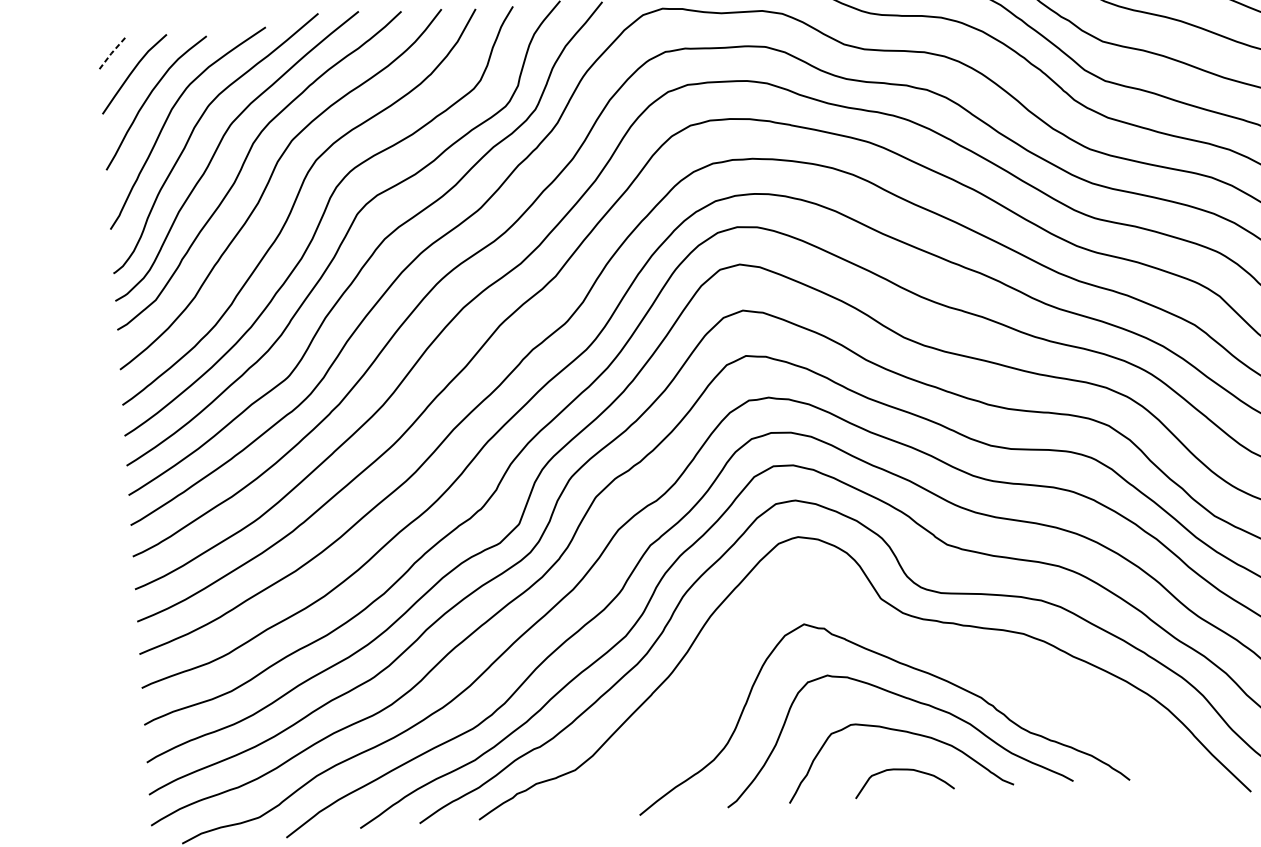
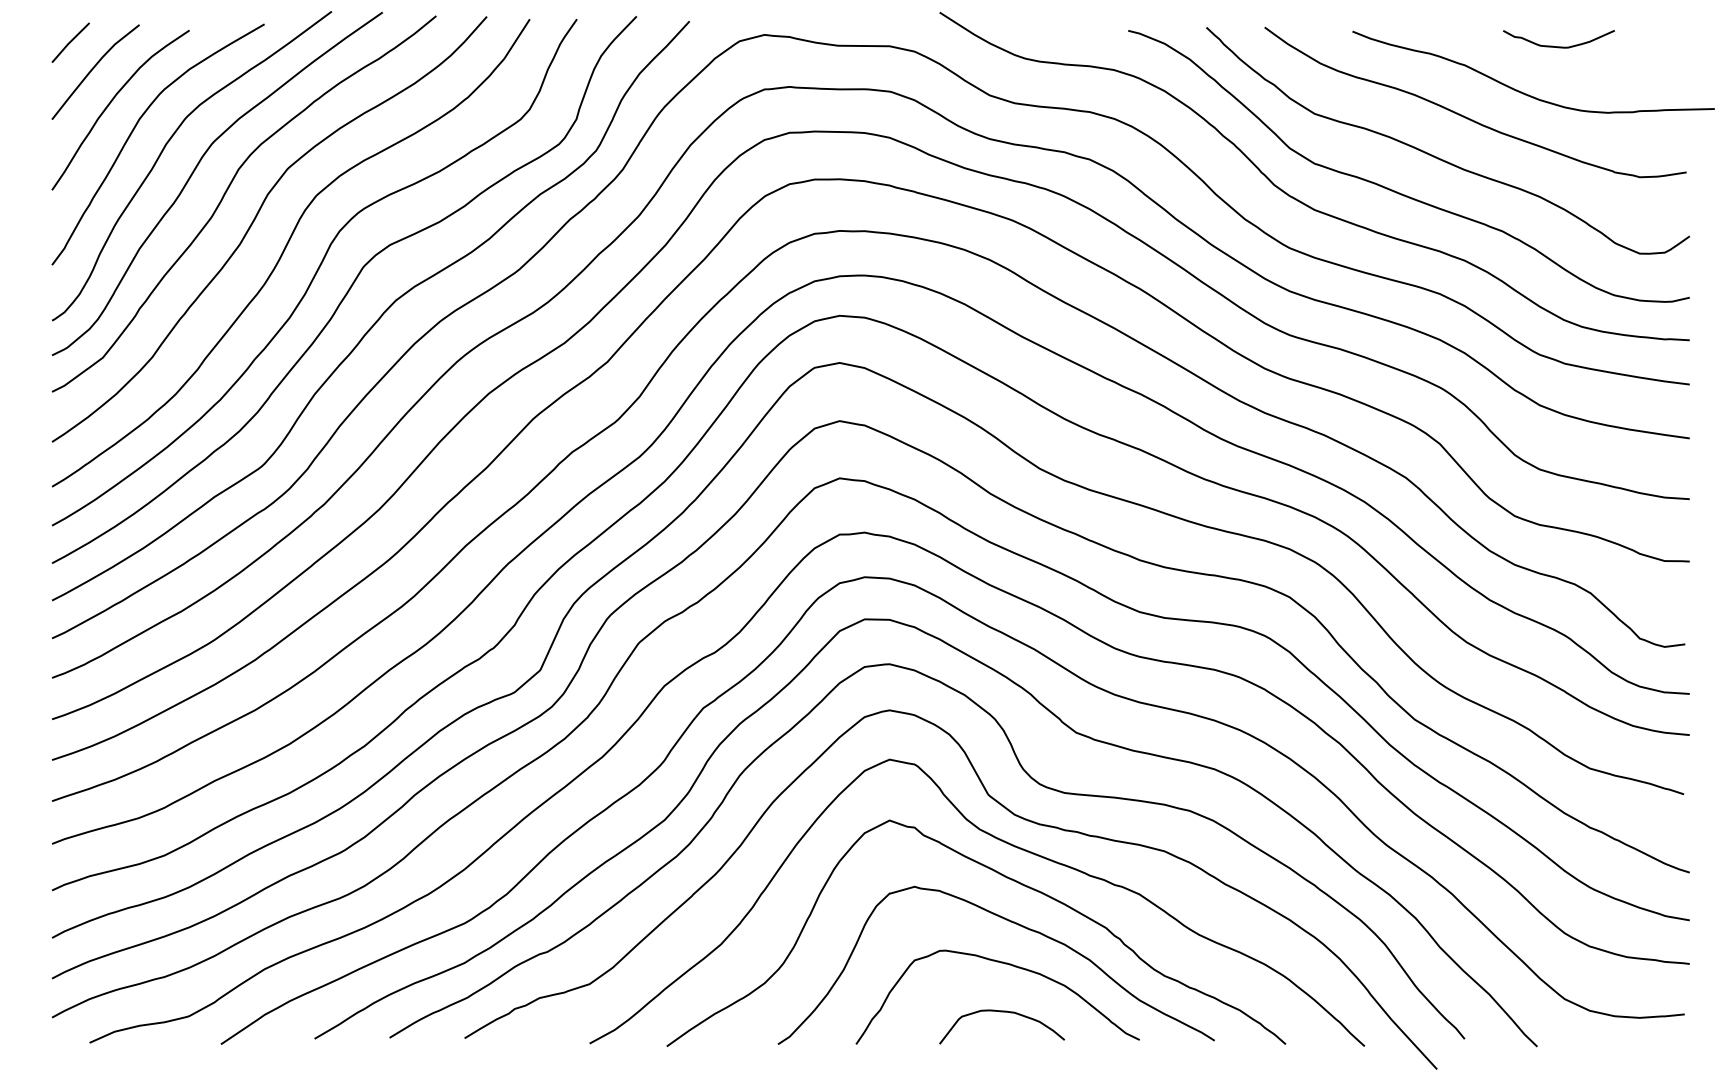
line: (113, 52) -> (70, 42), dashed -> solid
curve: (897, 636) -> (1005, 843), added

